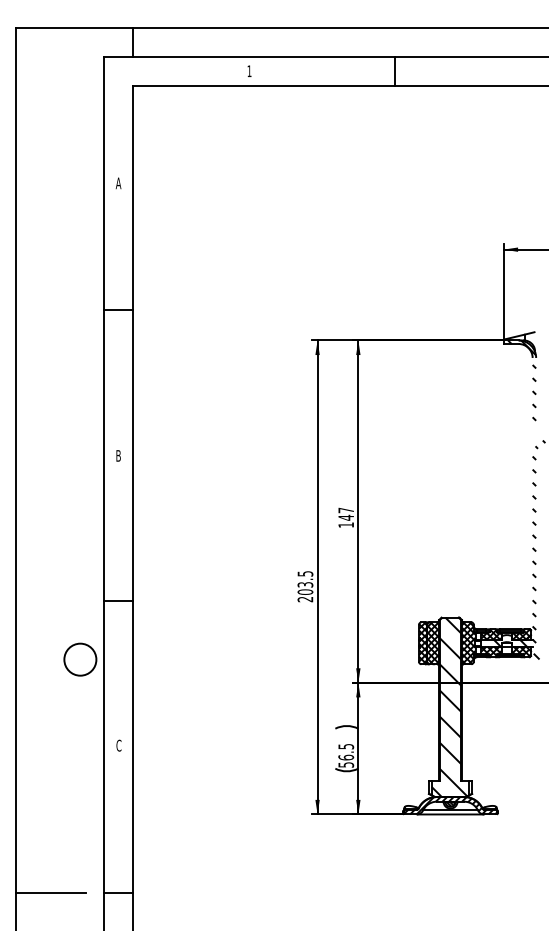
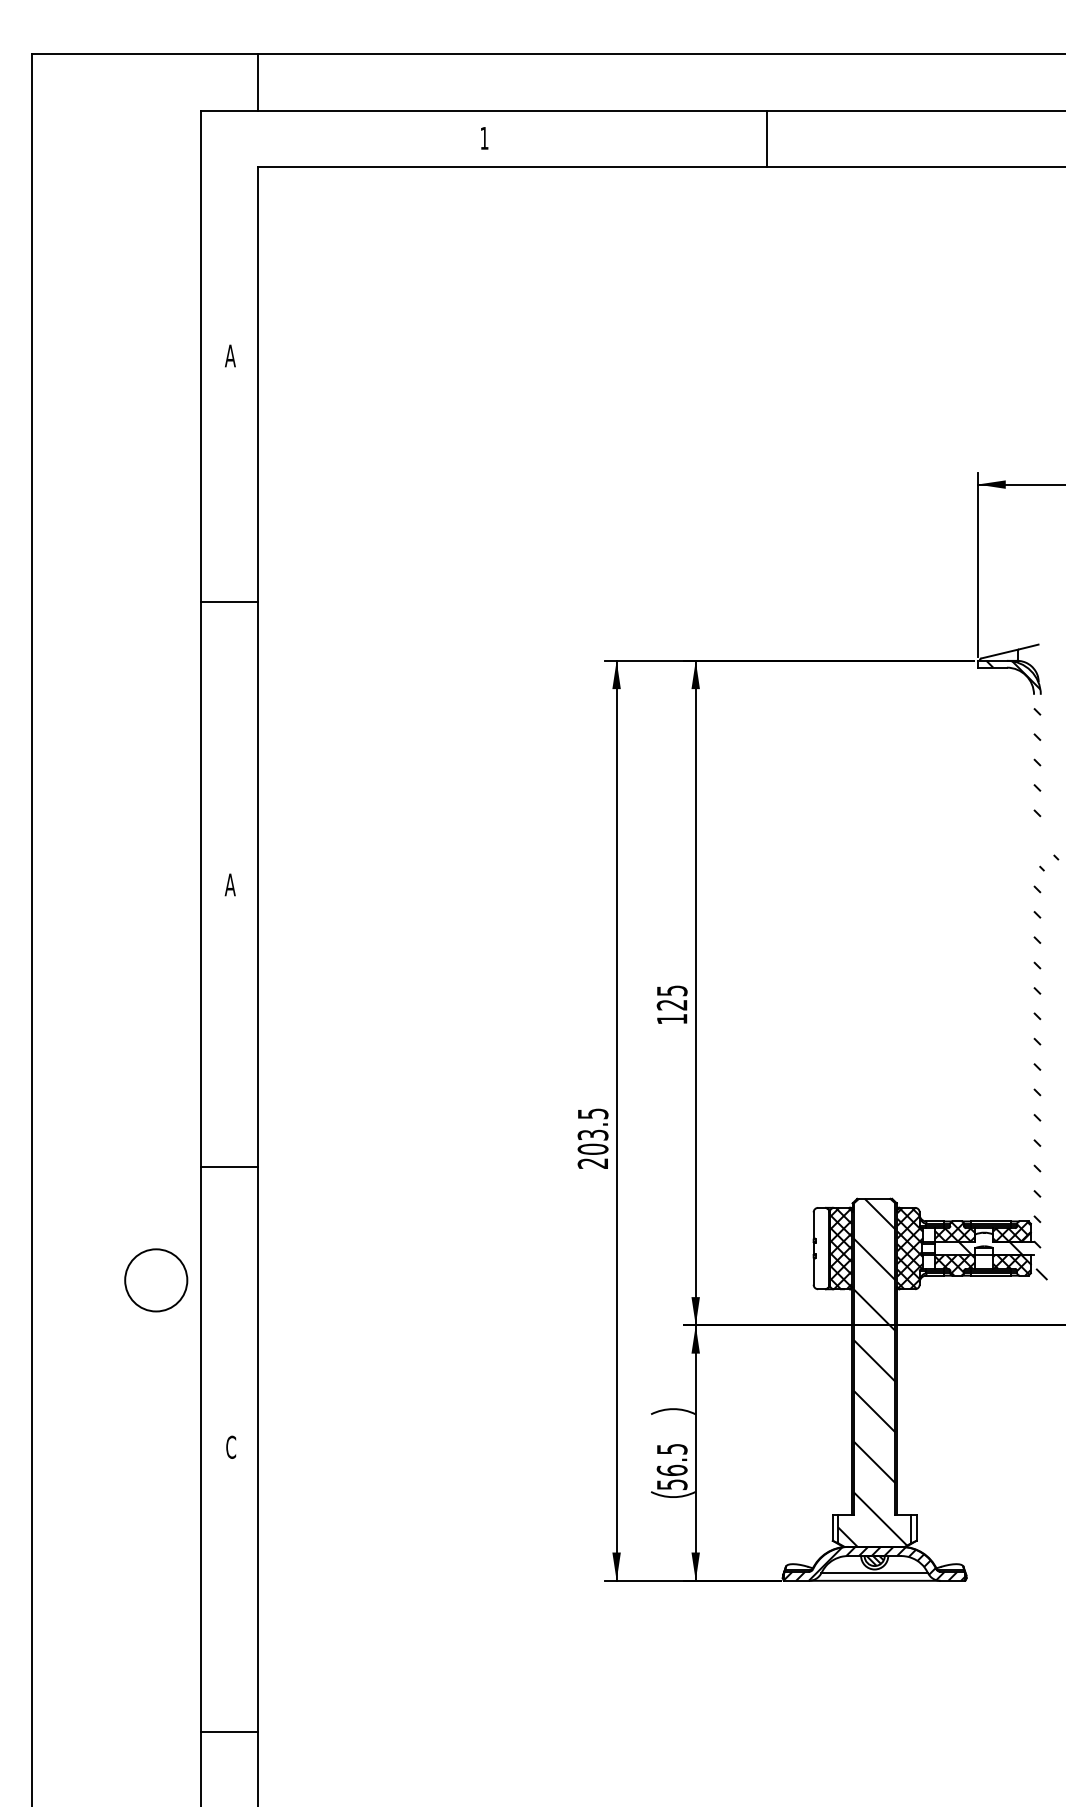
text: (118, 455) -> (230, 884), B -> A
text: (346, 513) -> (672, 996), 147 -> 125
hatch: (423, 643) -> (822, 1248), removed
line: (51, 892) -> (100, 1732), removed

